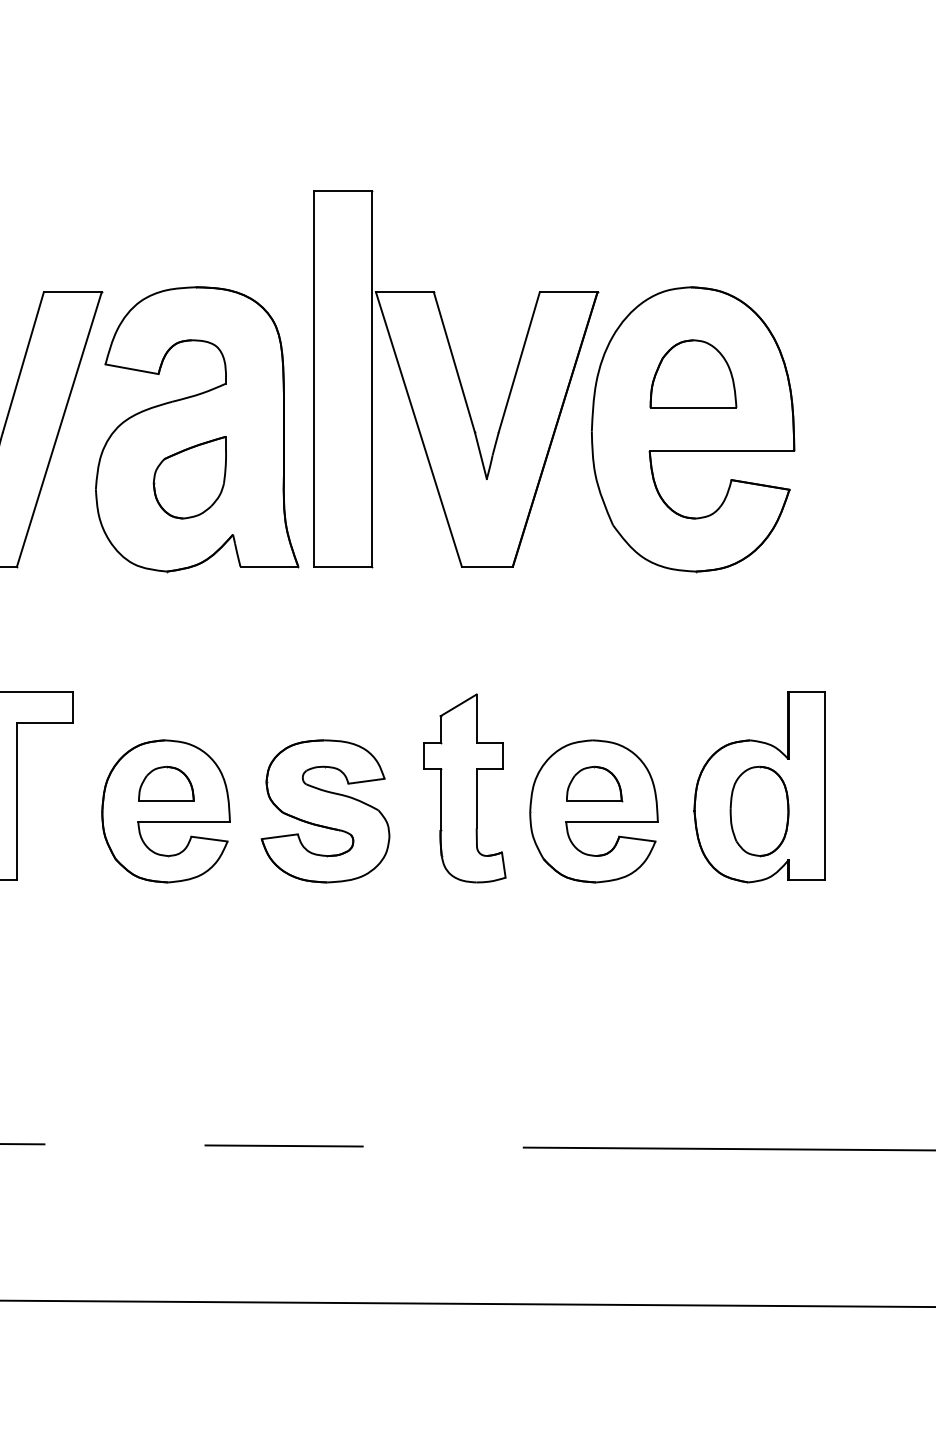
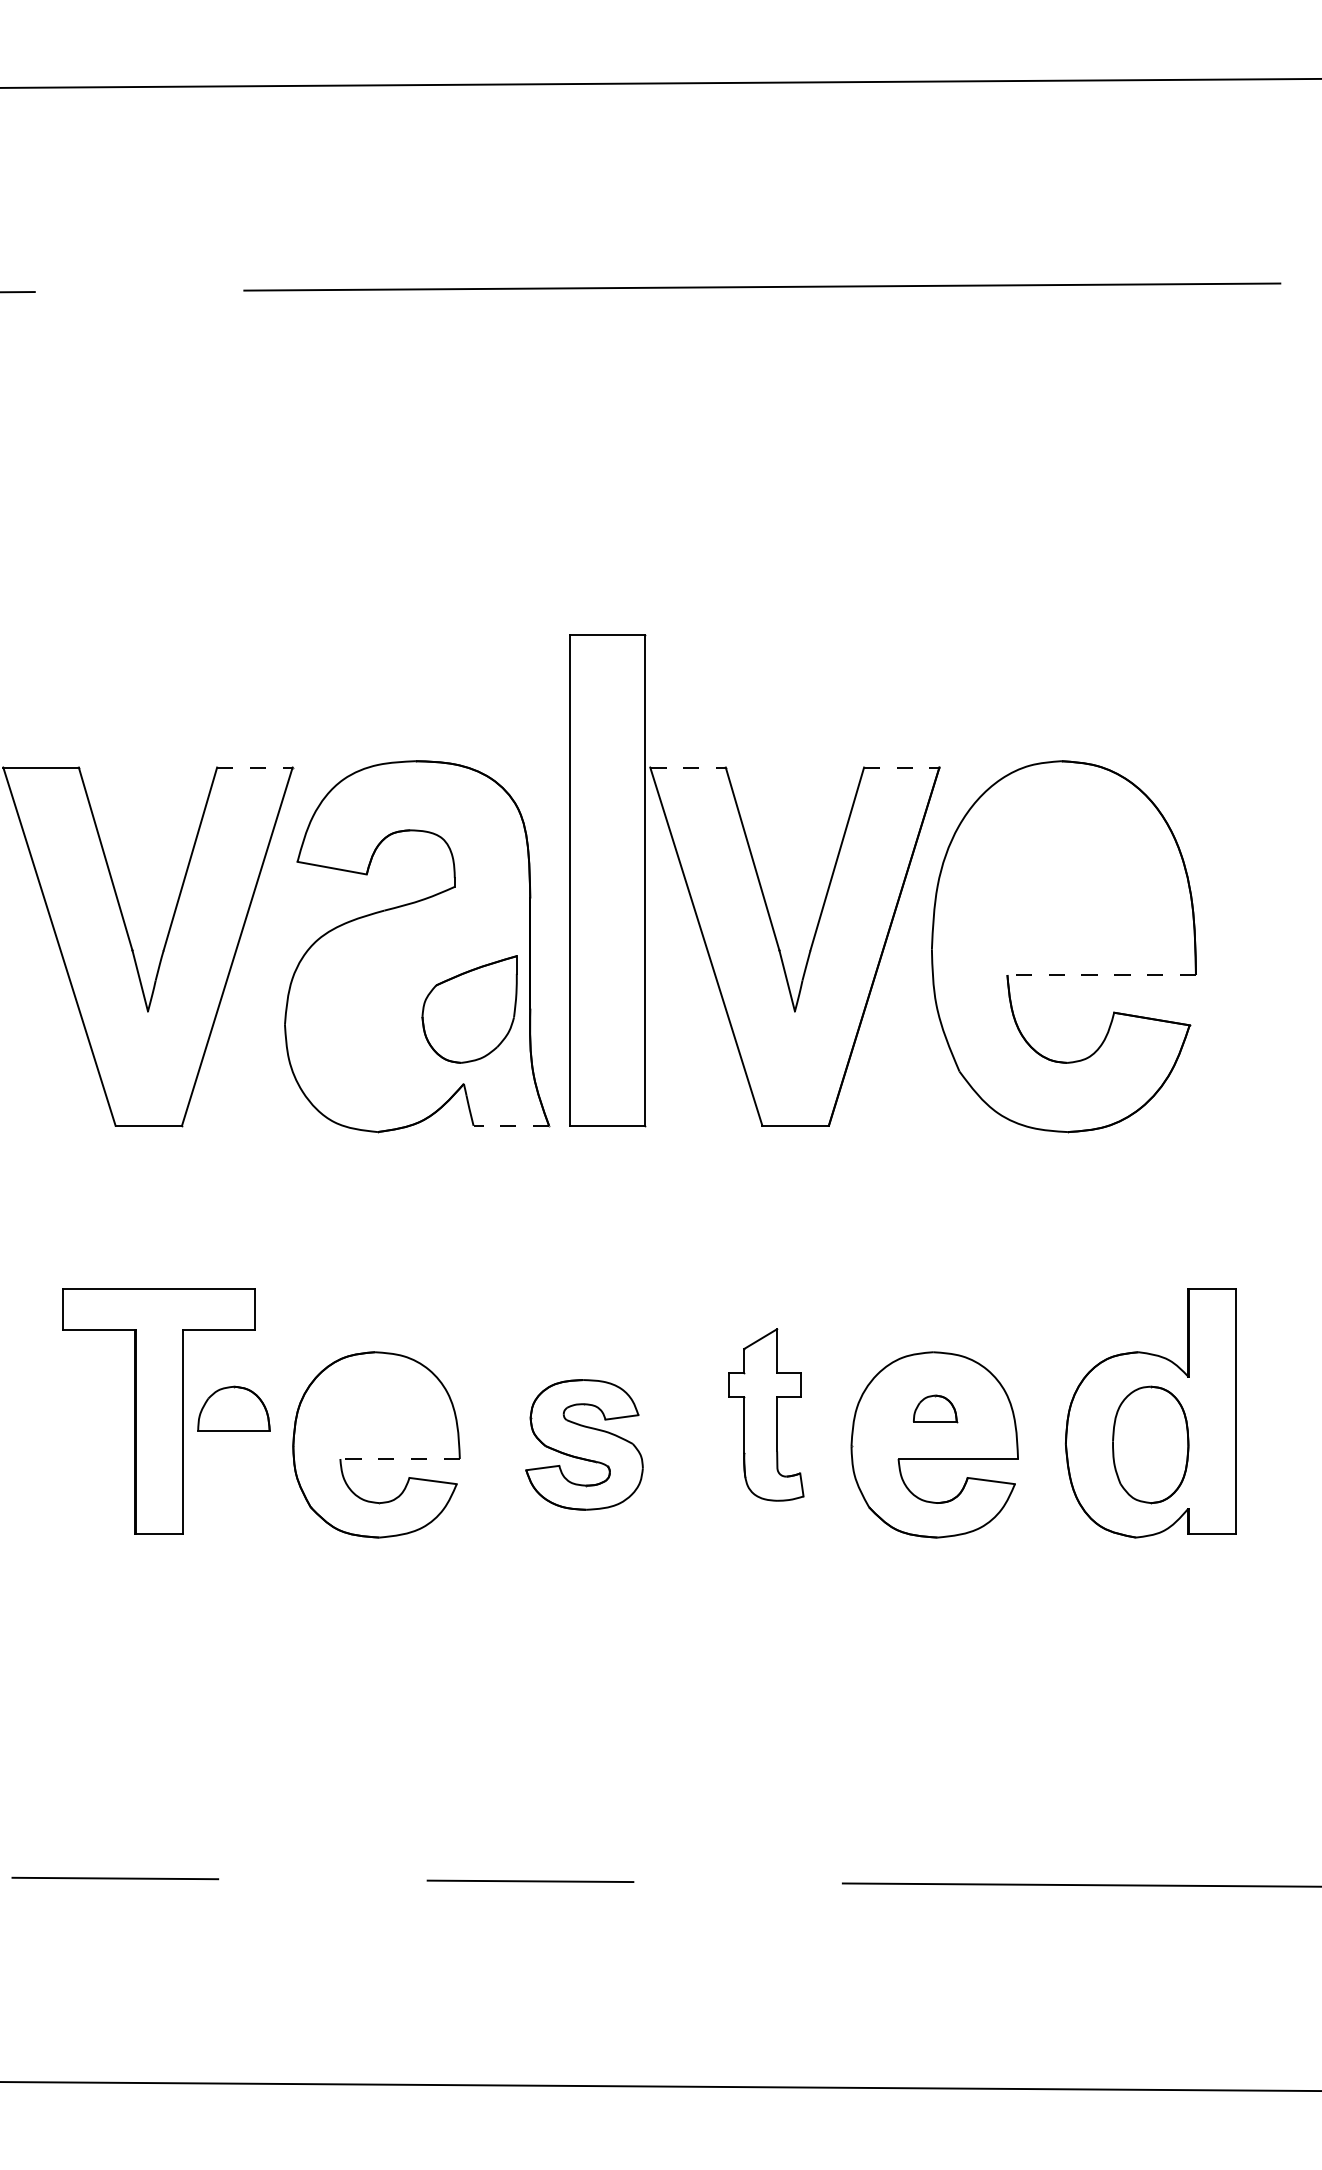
line: (72, 292) -> (254, 767), solid -> dashed
line: (405, 292) -> (688, 767), solid -> dashed
line: (568, 292) -> (901, 767), solid -> dashed
part: (693, 373) -> (1064, 873), removed
line: (721, 450) -> (1101, 974), solid -> dashed
part: (189, 477) -> (469, 1009), moved
line: (269, 566) -> (511, 1125), solid -> dashed
part: (166, 783) -> (233, 1408), moved
part: (594, 783) -> (935, 1408), size x0.6
part: (465, 788) -> (766, 1414), size x0.7
part: (325, 811) -> (584, 1444), size x0.7
line: (184, 821) -> (400, 1458), solid -> dashed

